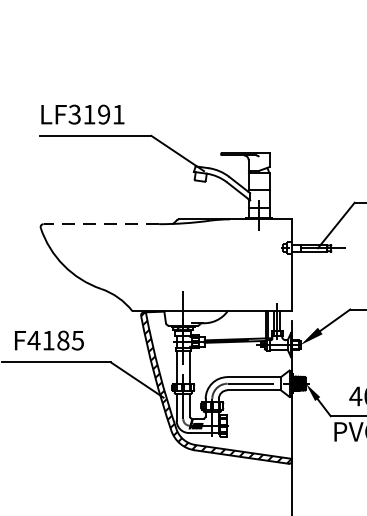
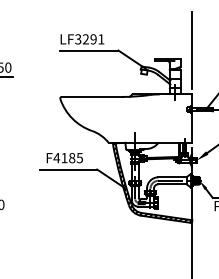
text: (88, 114) -> (85, 39), LF3191 -> LF3291
line: (292, 135) -> (192, 50), added
line: (100, 223) -> (91, 96), dashed -> solid

